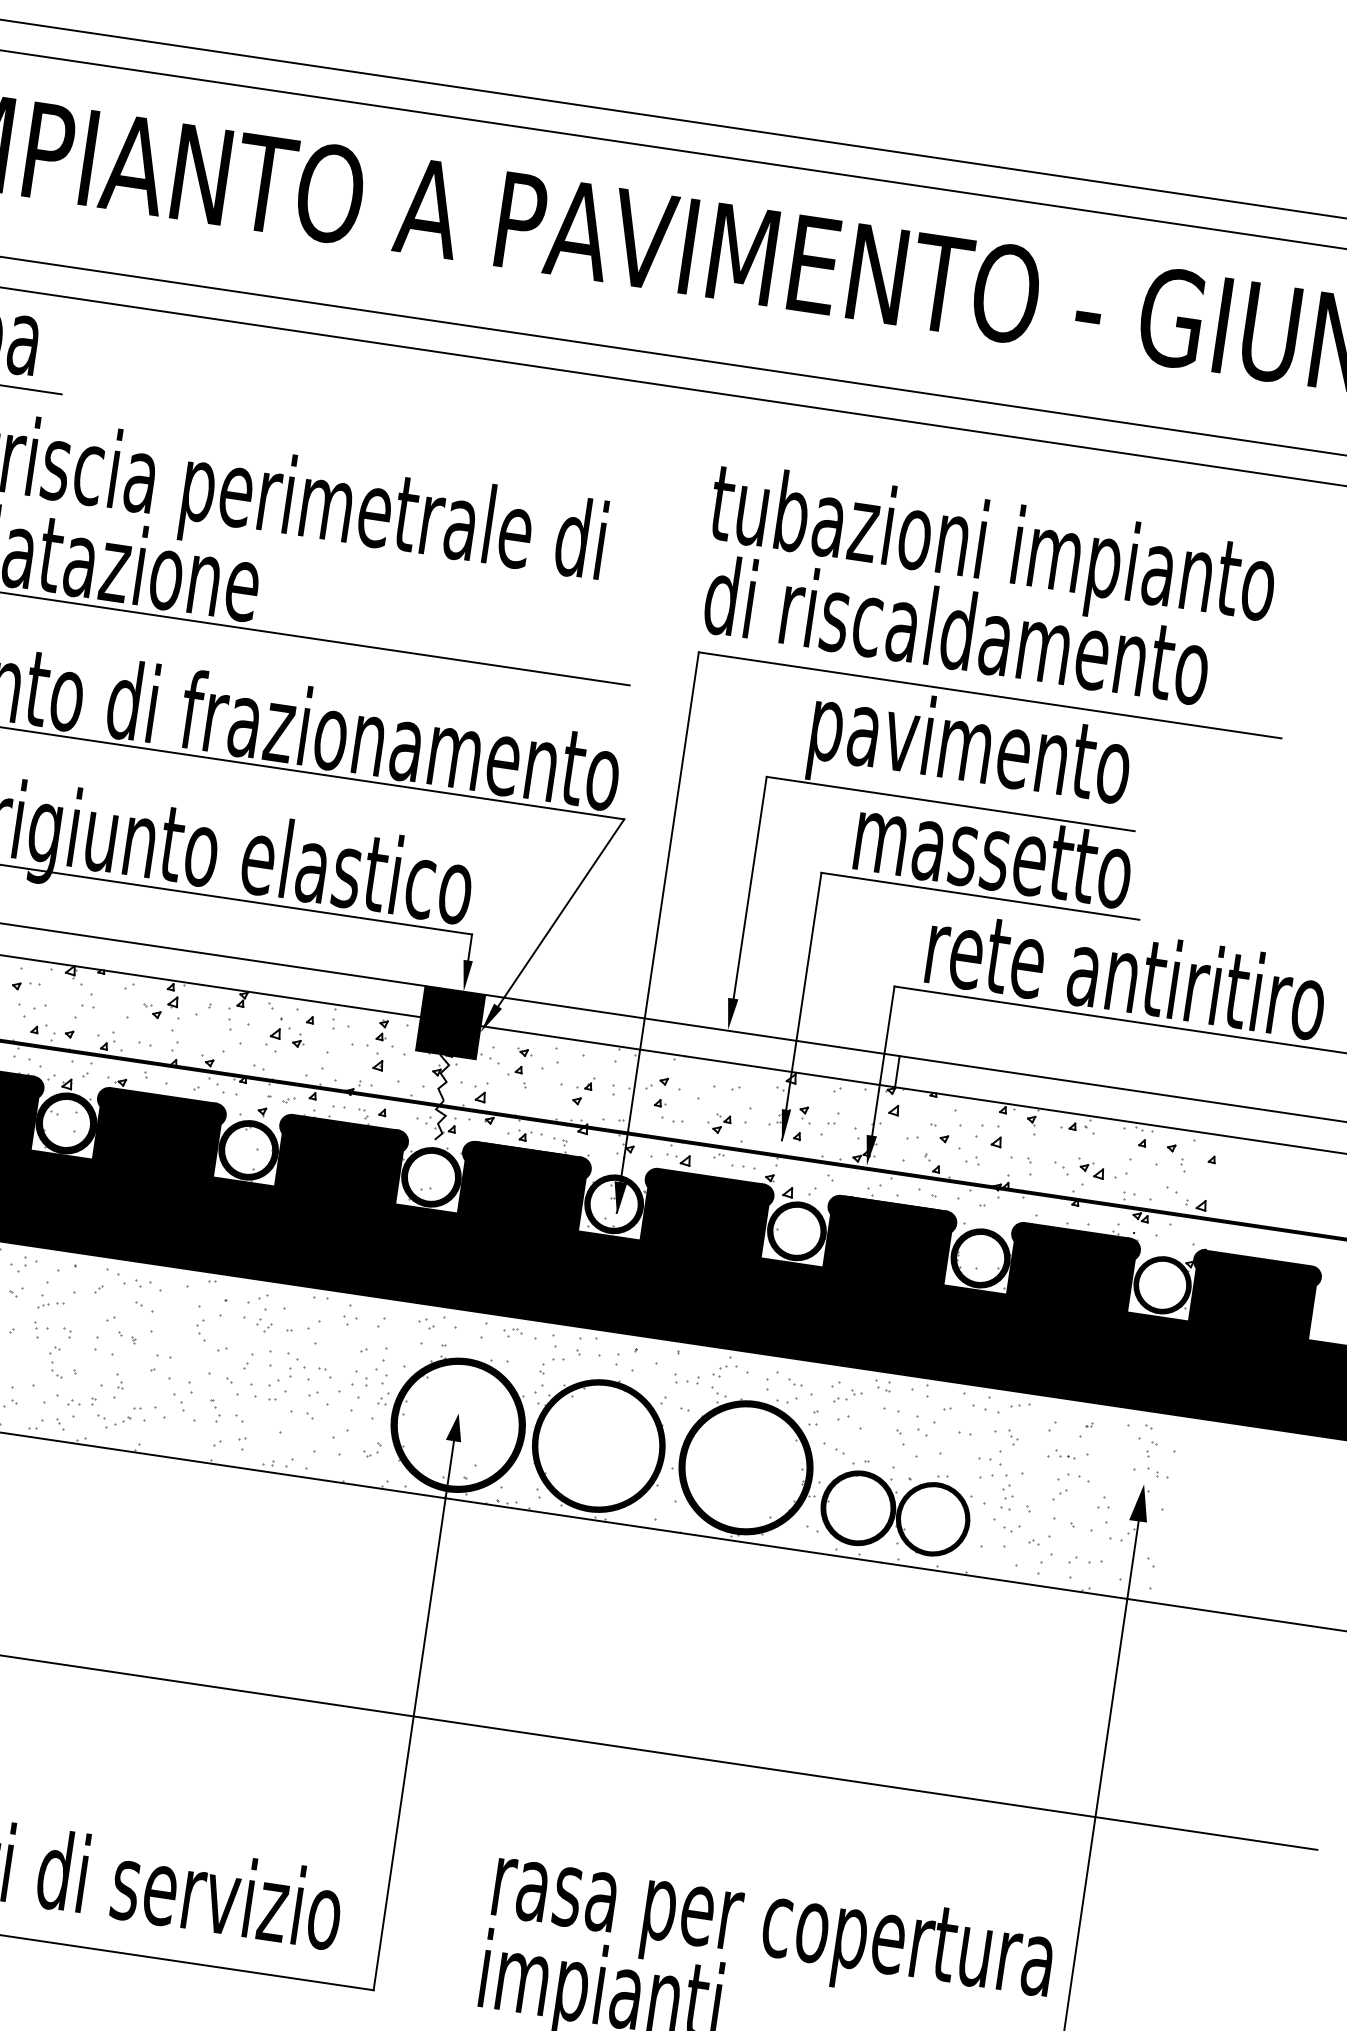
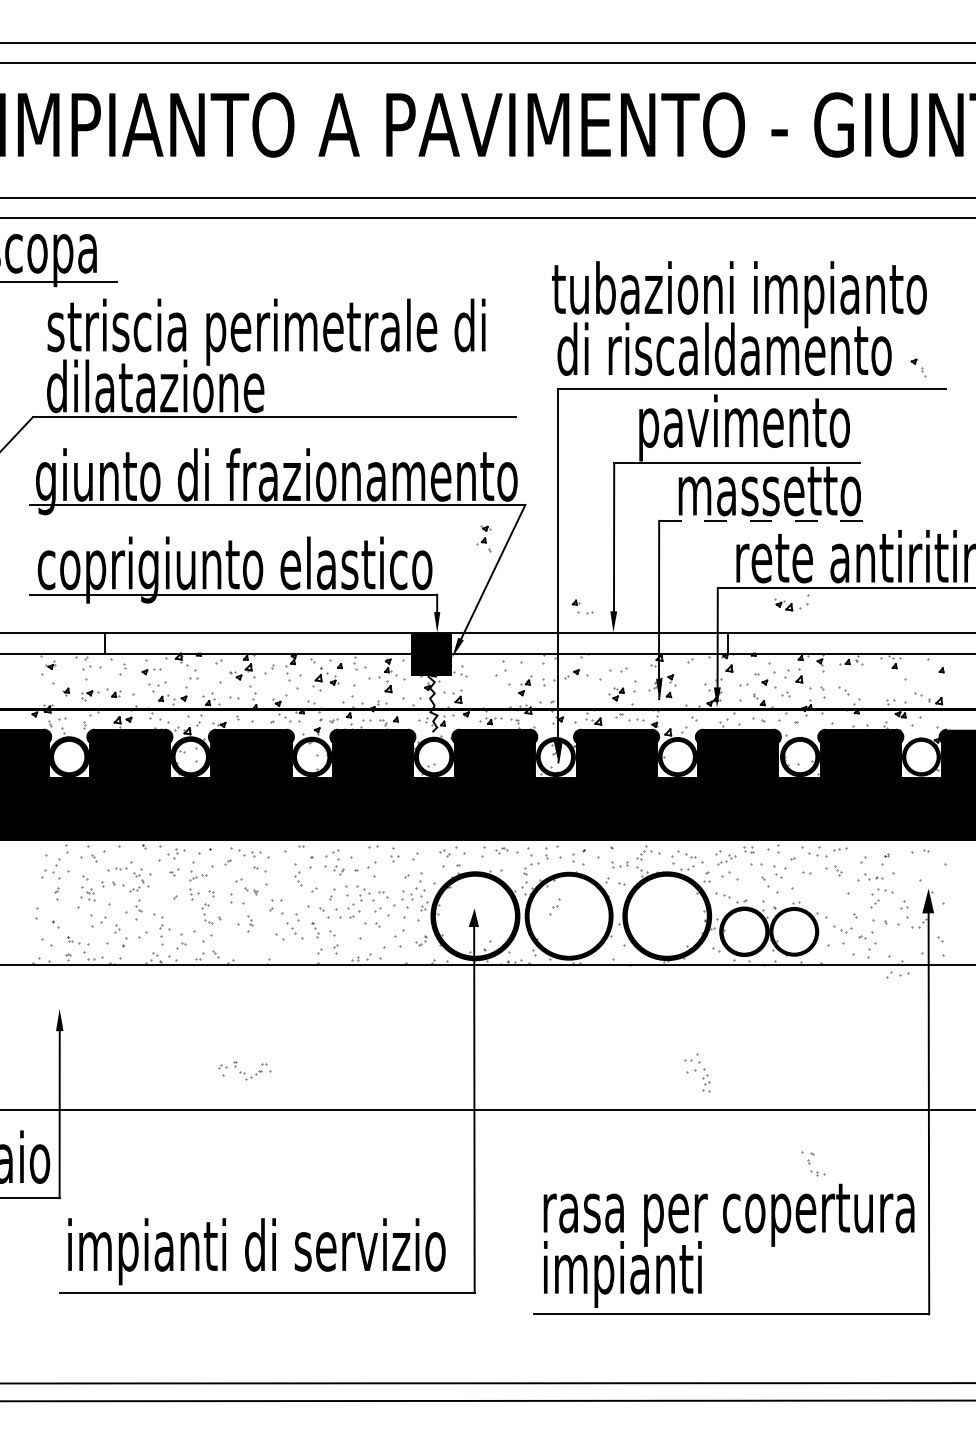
line: (981, 895) -> (765, 520), solid -> dashed
part: (518, 1066) -> (483, 538), moved
part: (668, 1110) -> (582, 606), moved
part: (829, 1123) -> (554, 906), moved
part: (1176, 1157) -> (918, 367), moved
part: (1103, 1166) -> (791, 602), moved
part: (105, 1413) -> (244, 1070), moved
part: (1067, 1454) -> (875, 876), size x1.4
part: (1154, 1457) -> (813, 1163), moved
part: (996, 1479) -> (697, 1072), moved
part: (1085, 1561) -> (897, 974), moved

